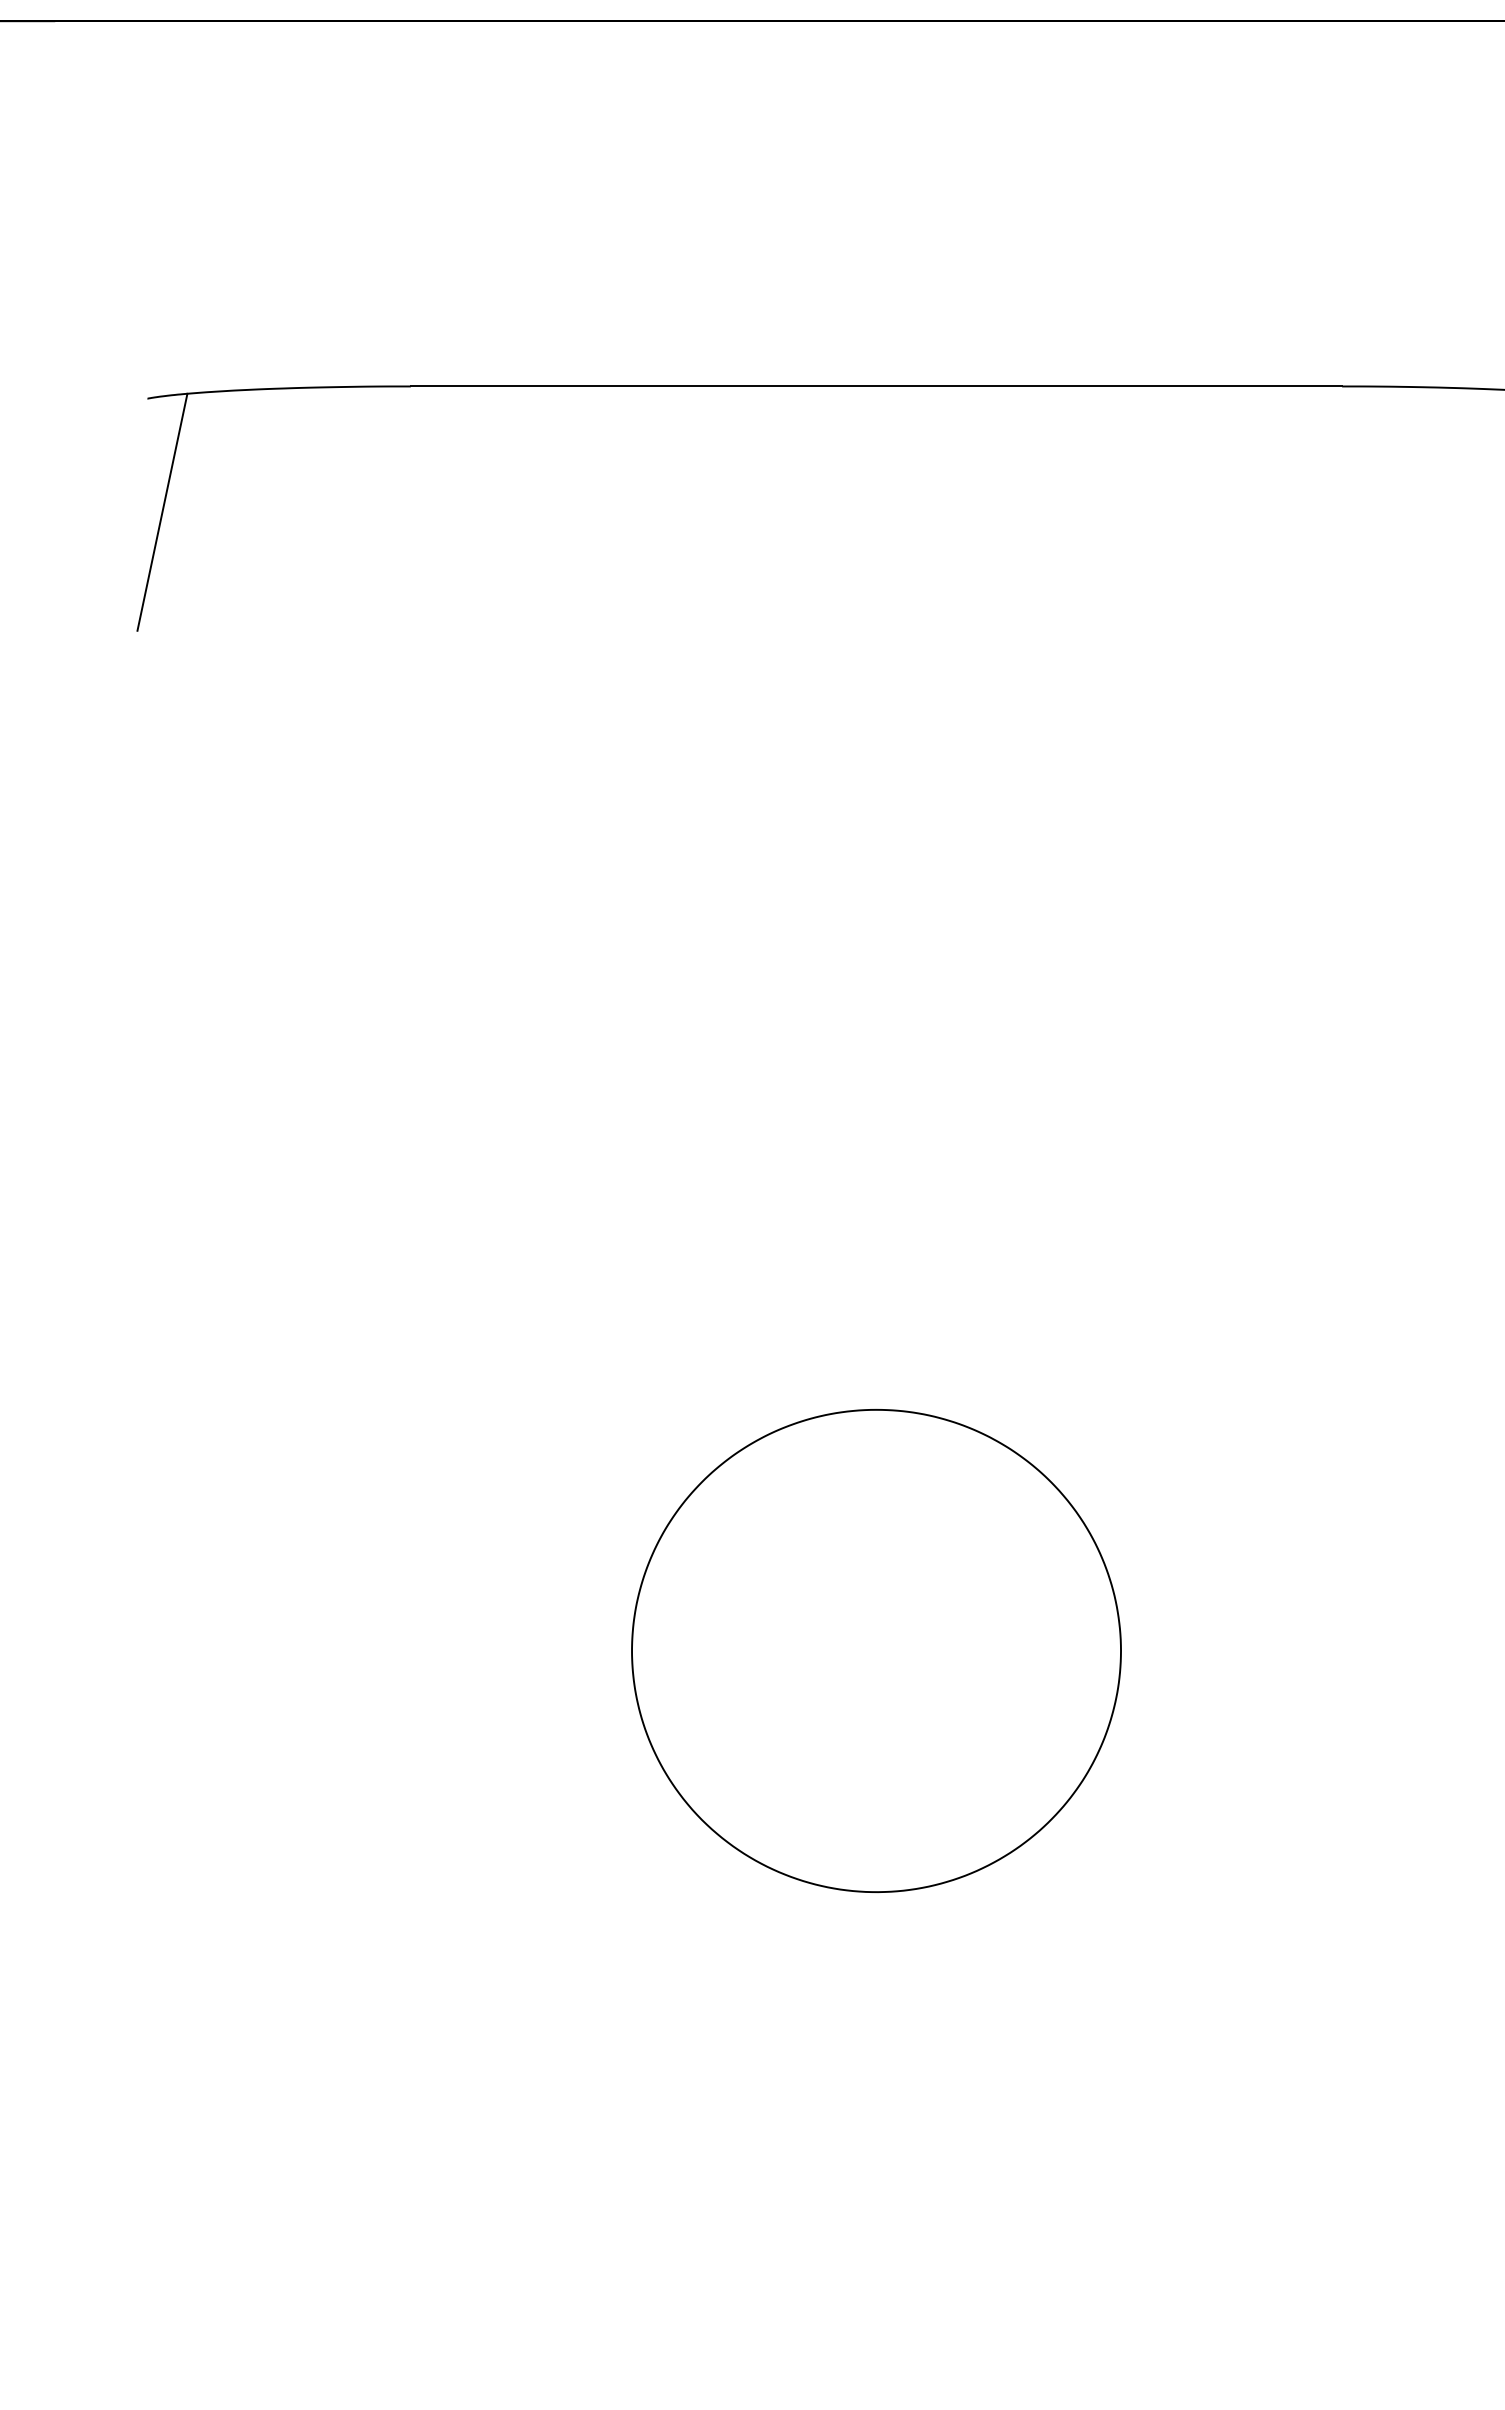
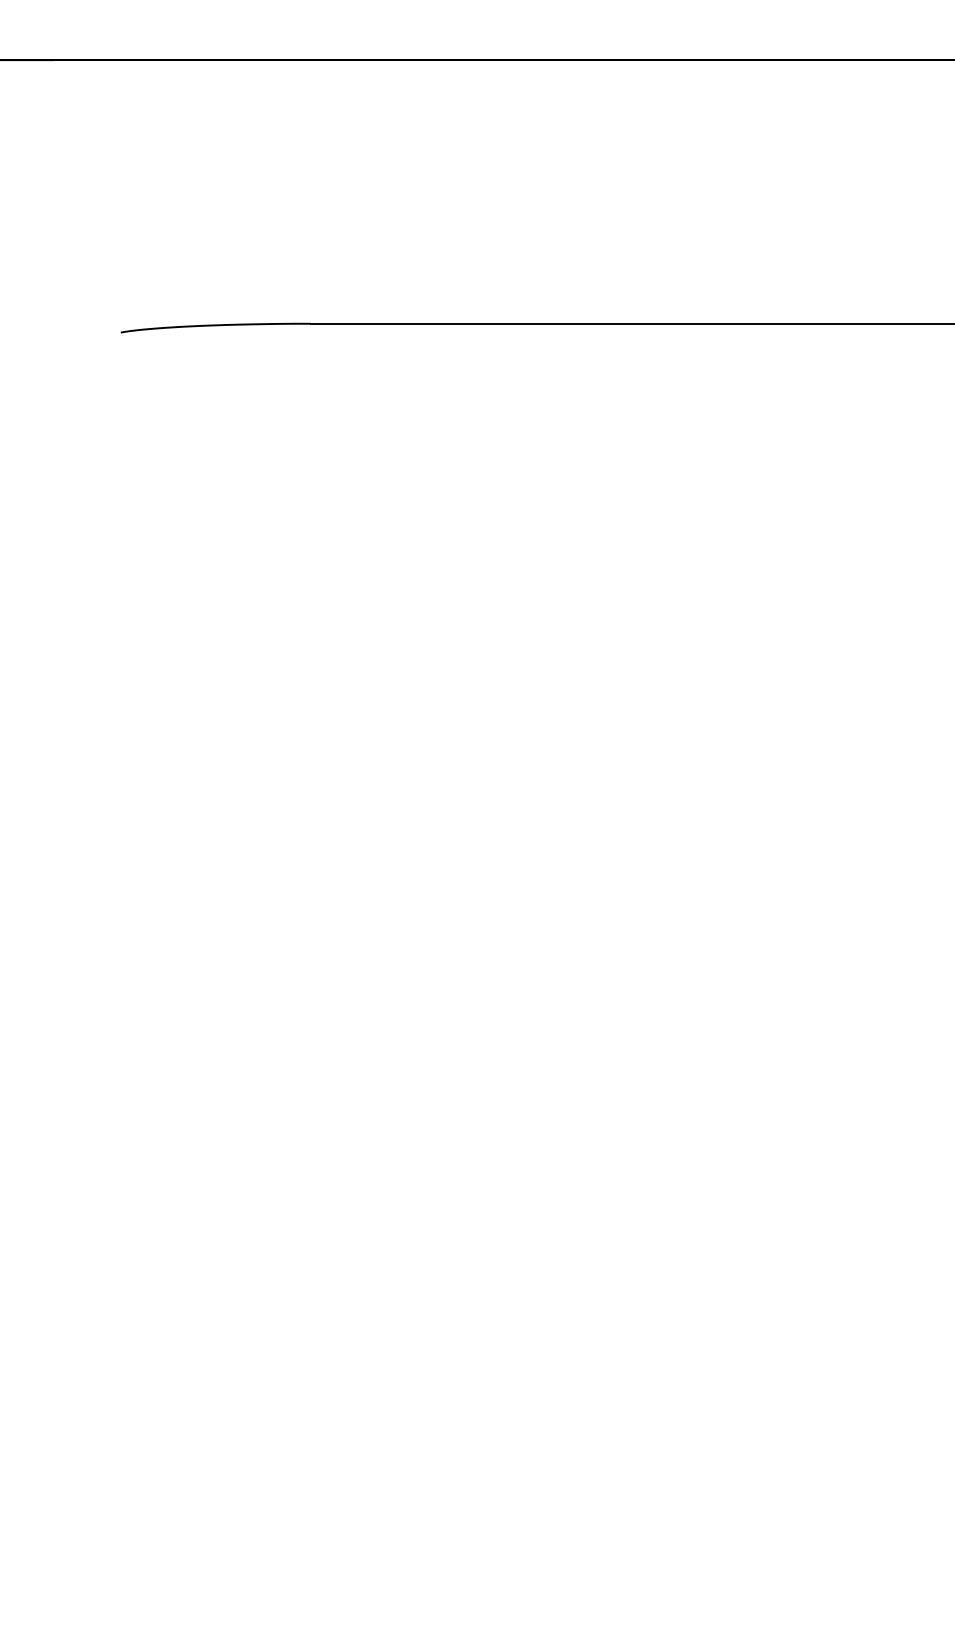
line: (162, 511) -> (131, 414), removed
part: (876, 1650) -> (647, 1236), removed

